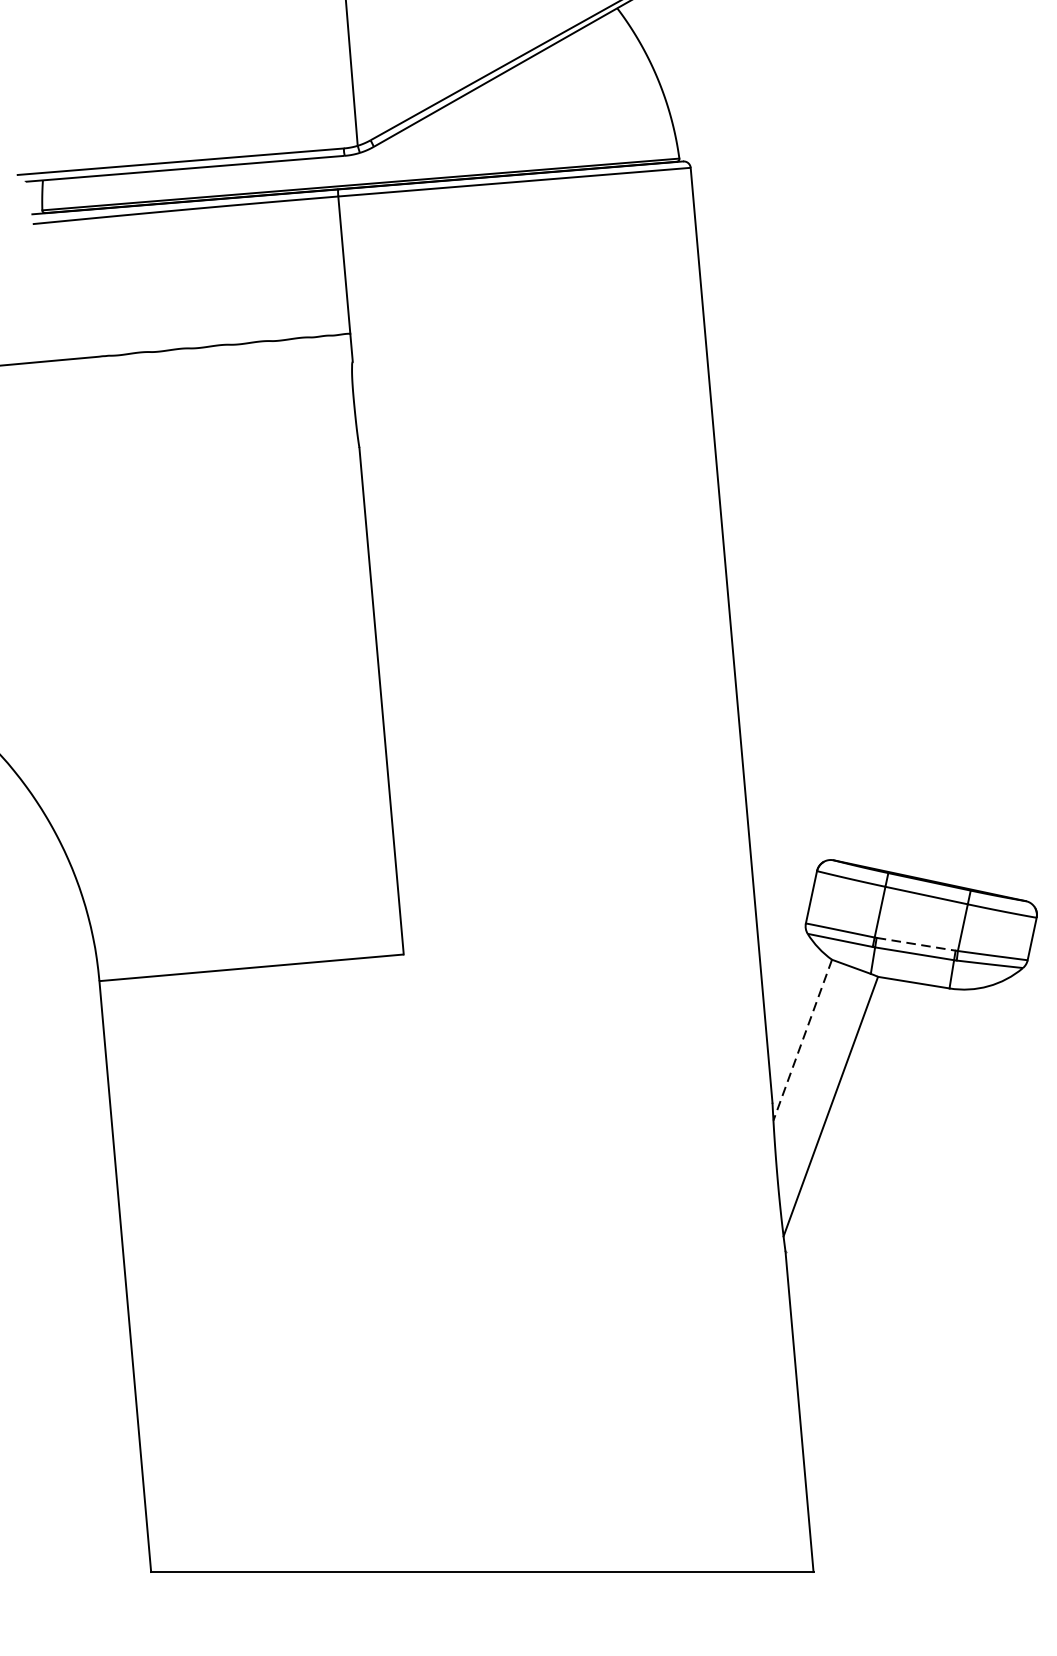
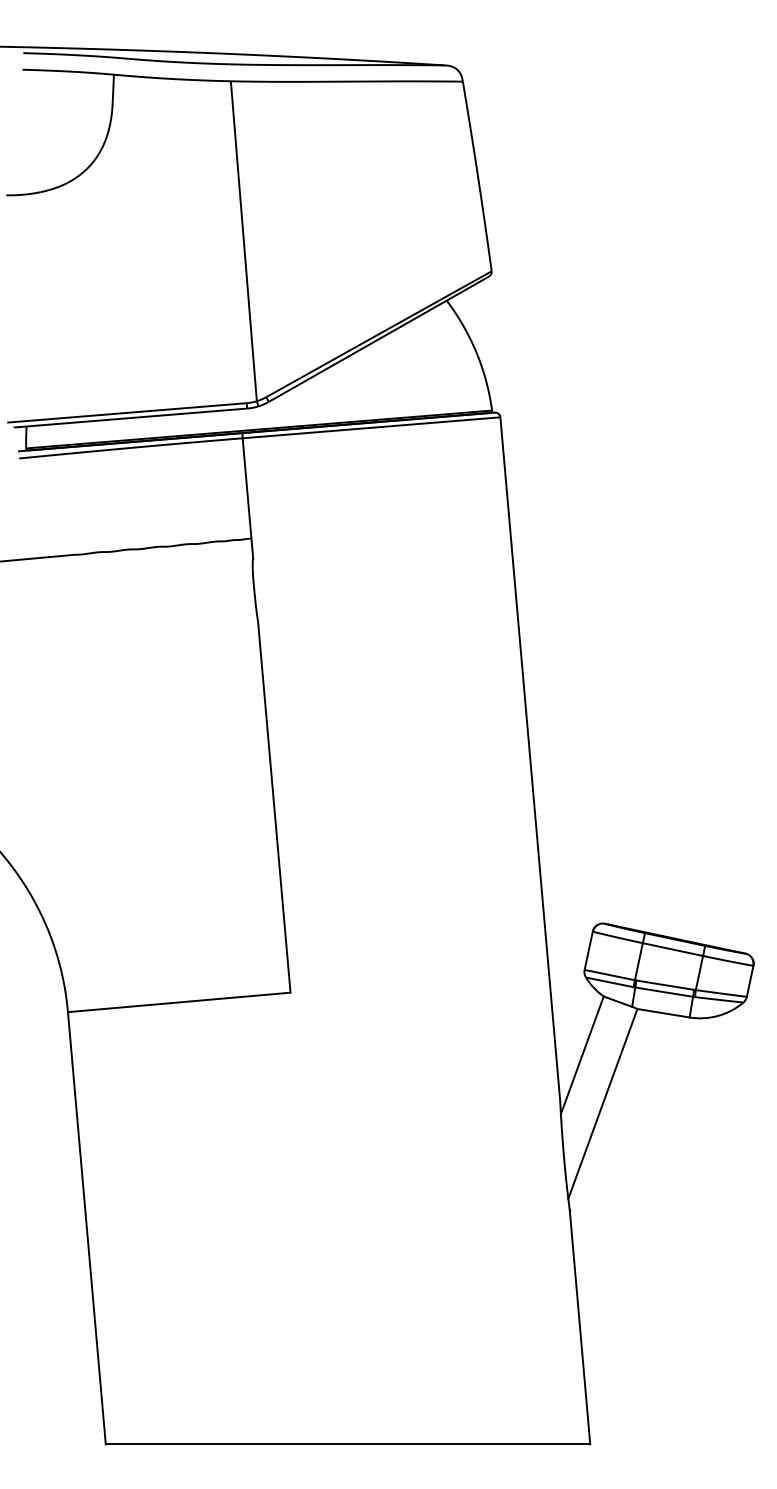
line: (916, 944) -> (665, 985), dashed -> solid
line: (802, 1040) -> (582, 1055), dashed -> solid

